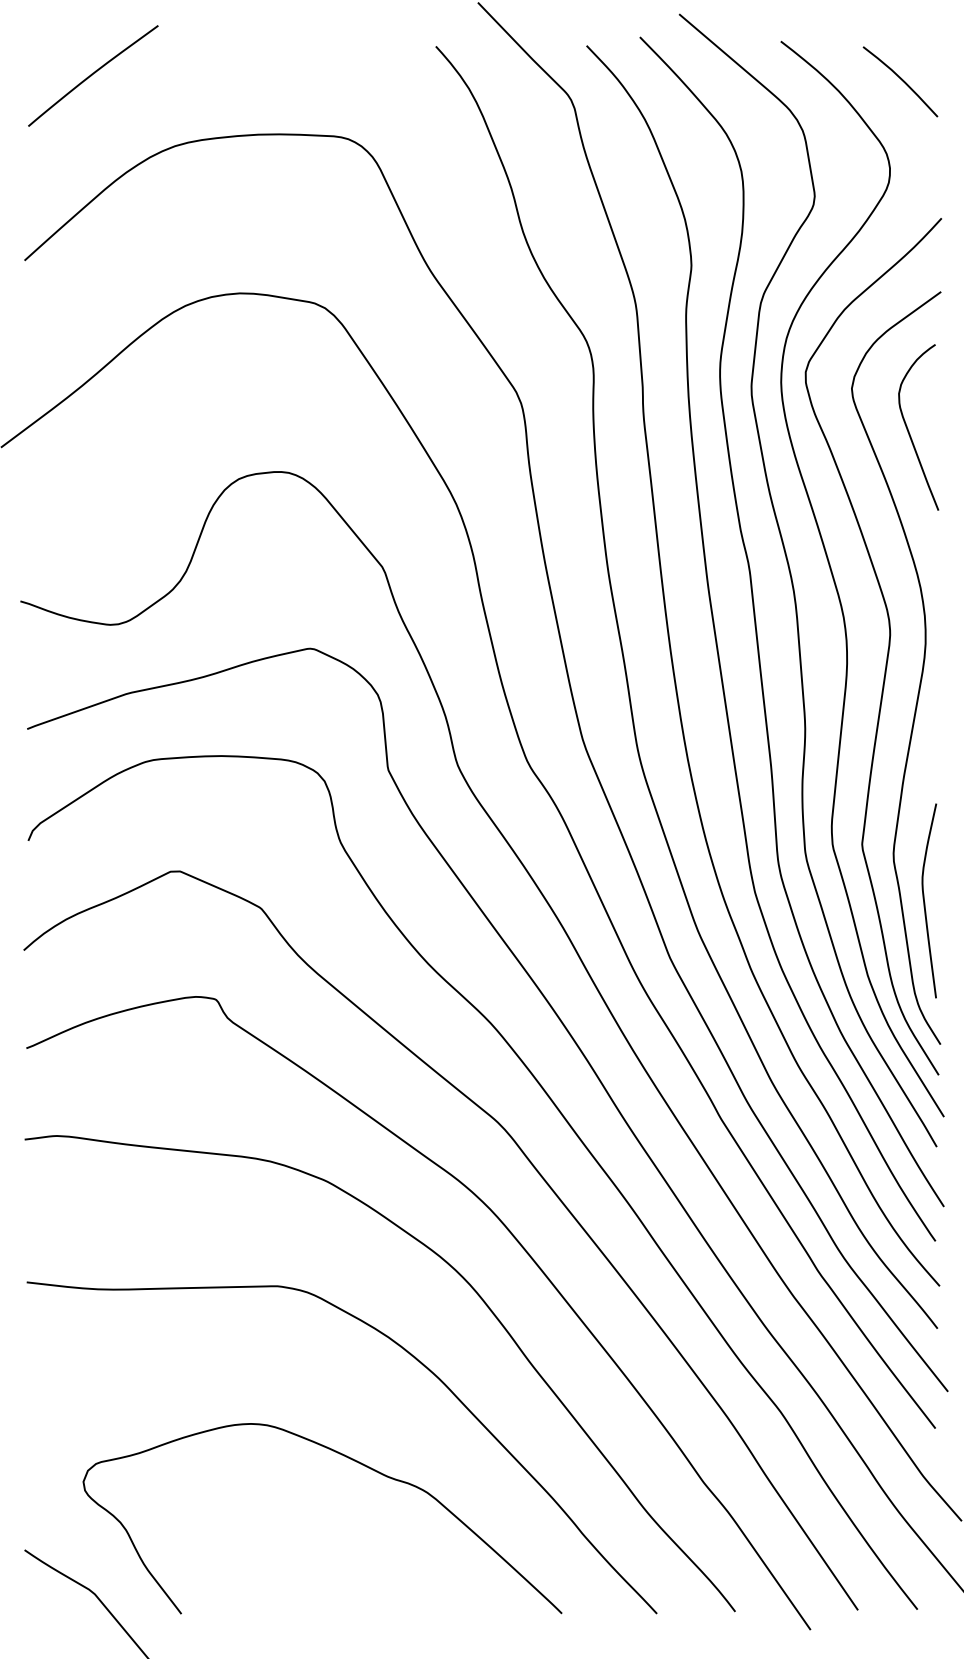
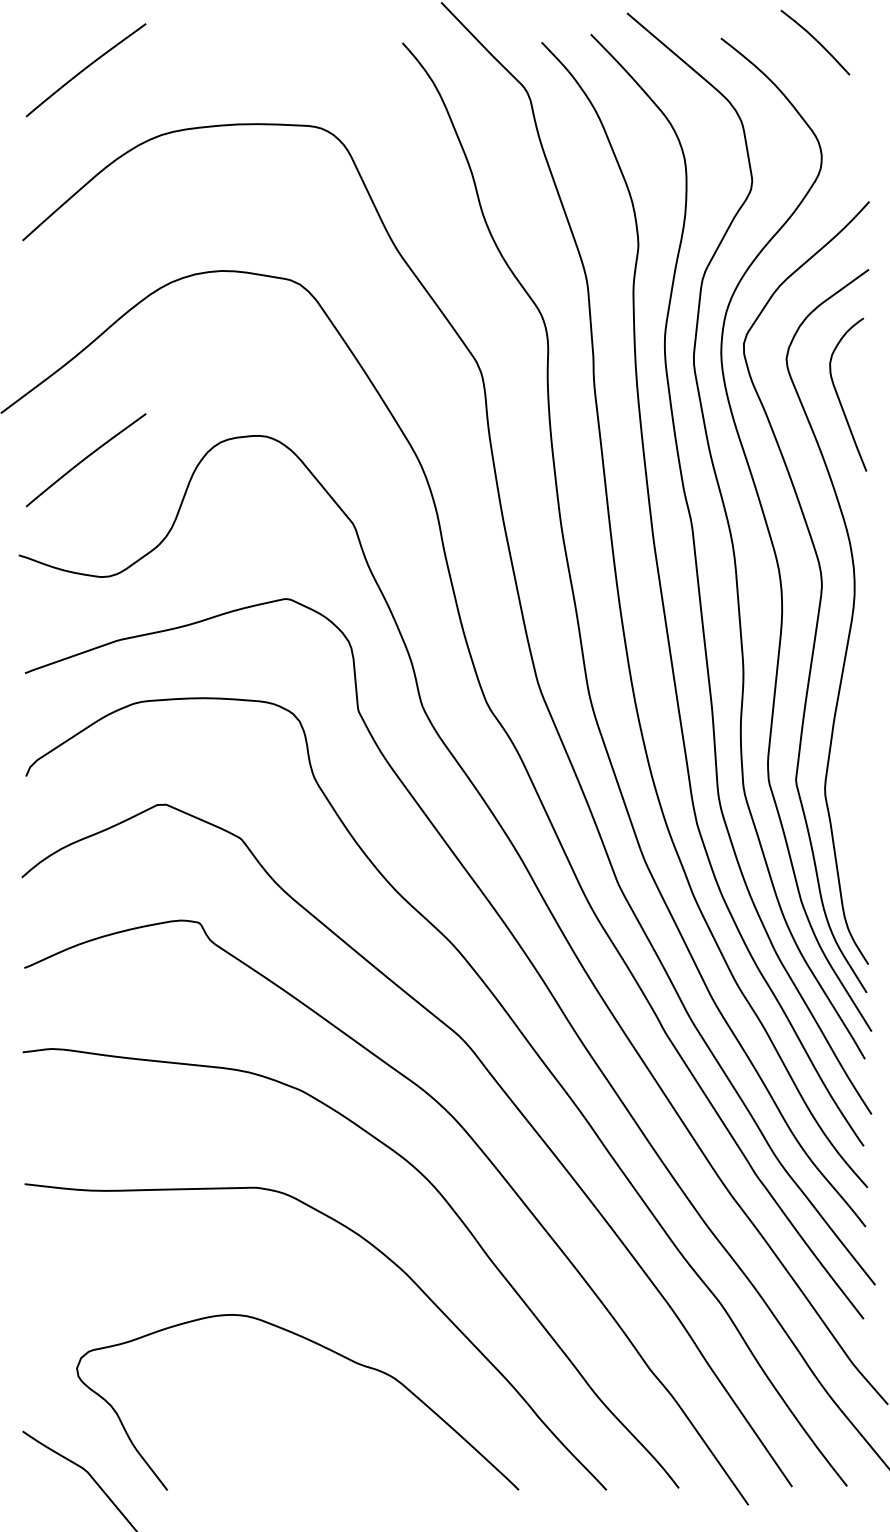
curve: (901, 80) -> (816, 41), moved
curve: (92, 497) -> (85, 459), added
curve: (925, 901) -> (854, 832), removed

